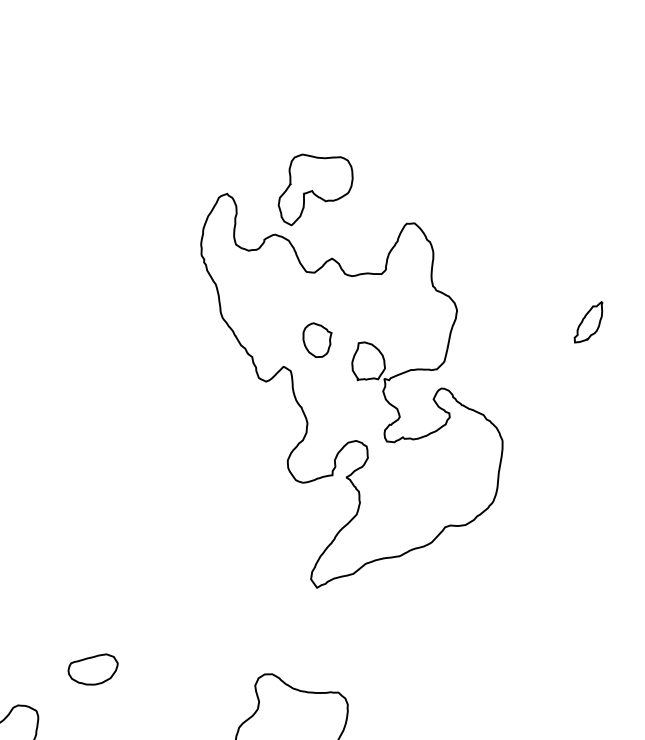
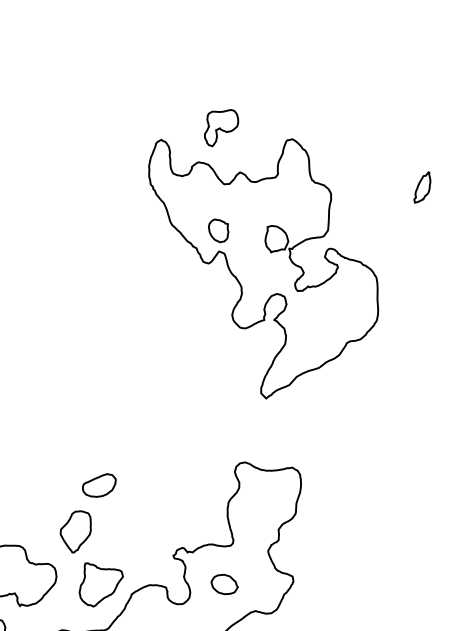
part: (315, 190) -> (221, 127), size x0.7
part: (316, 339) -> (218, 230), moved
part: (93, 668) -> (99, 485), moved

